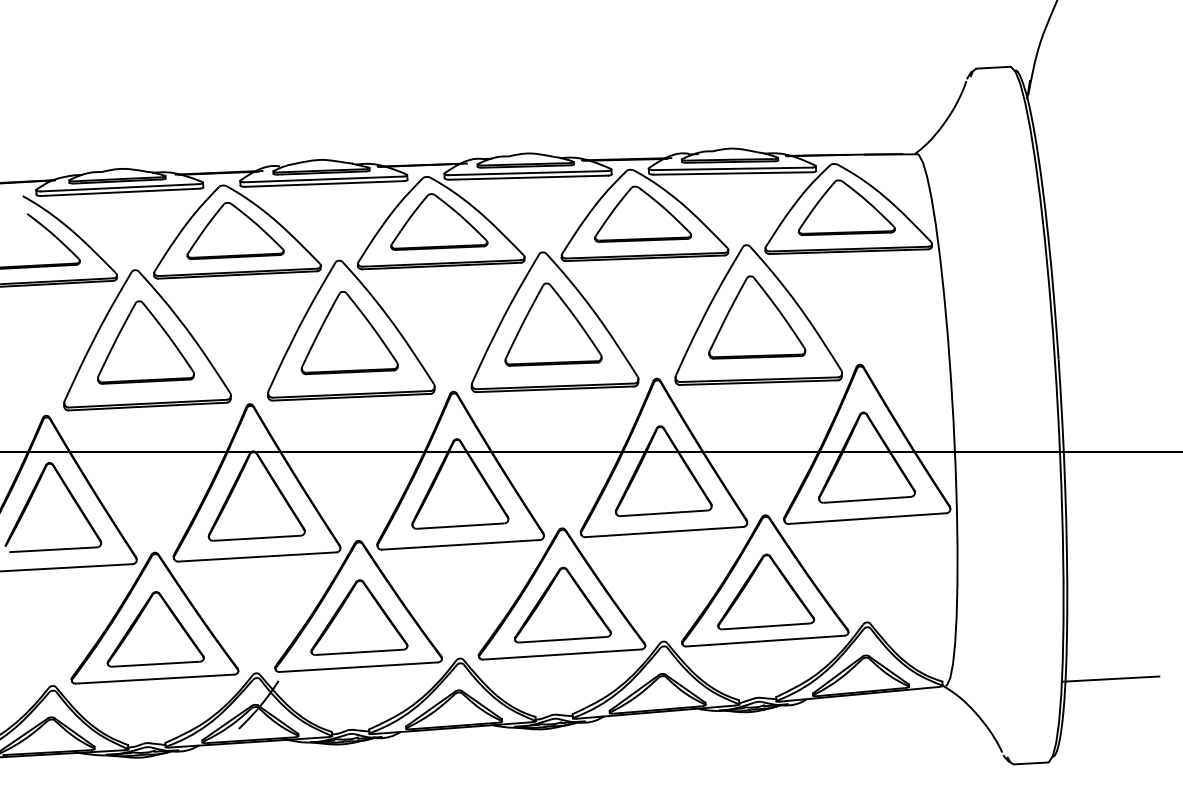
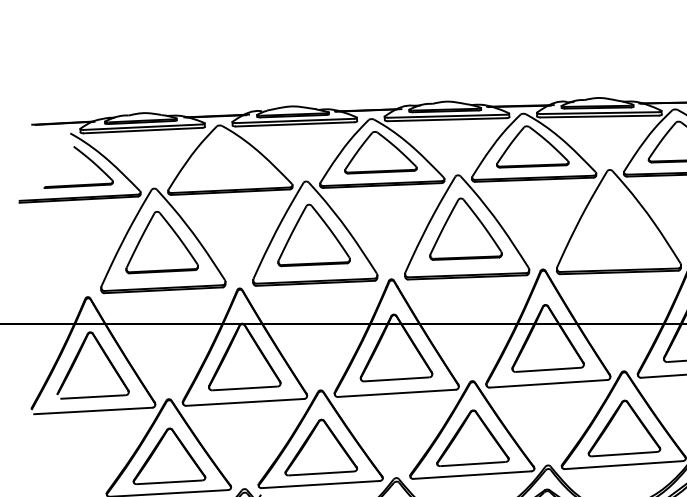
part: (235, 231) -> (228, 159), removed
part: (757, 317) -> (618, 223), removed

